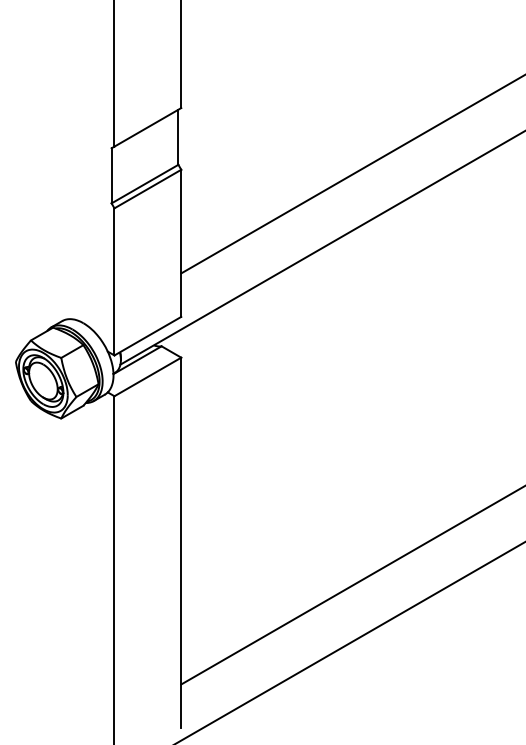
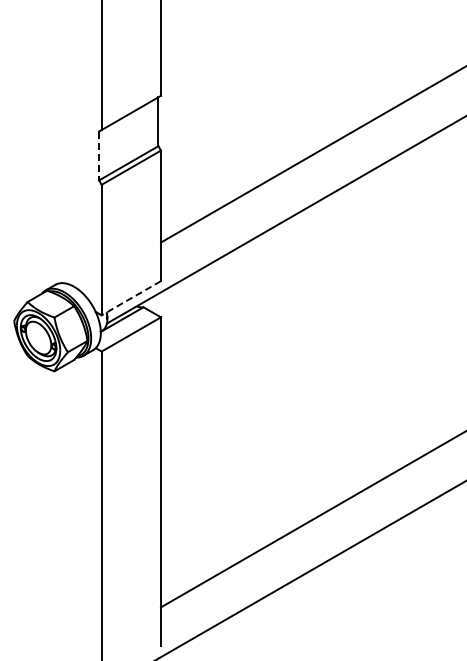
line: (112, 176) -> (99, 156), solid -> dashed
line: (146, 336) -> (130, 298), solid -> dashed

